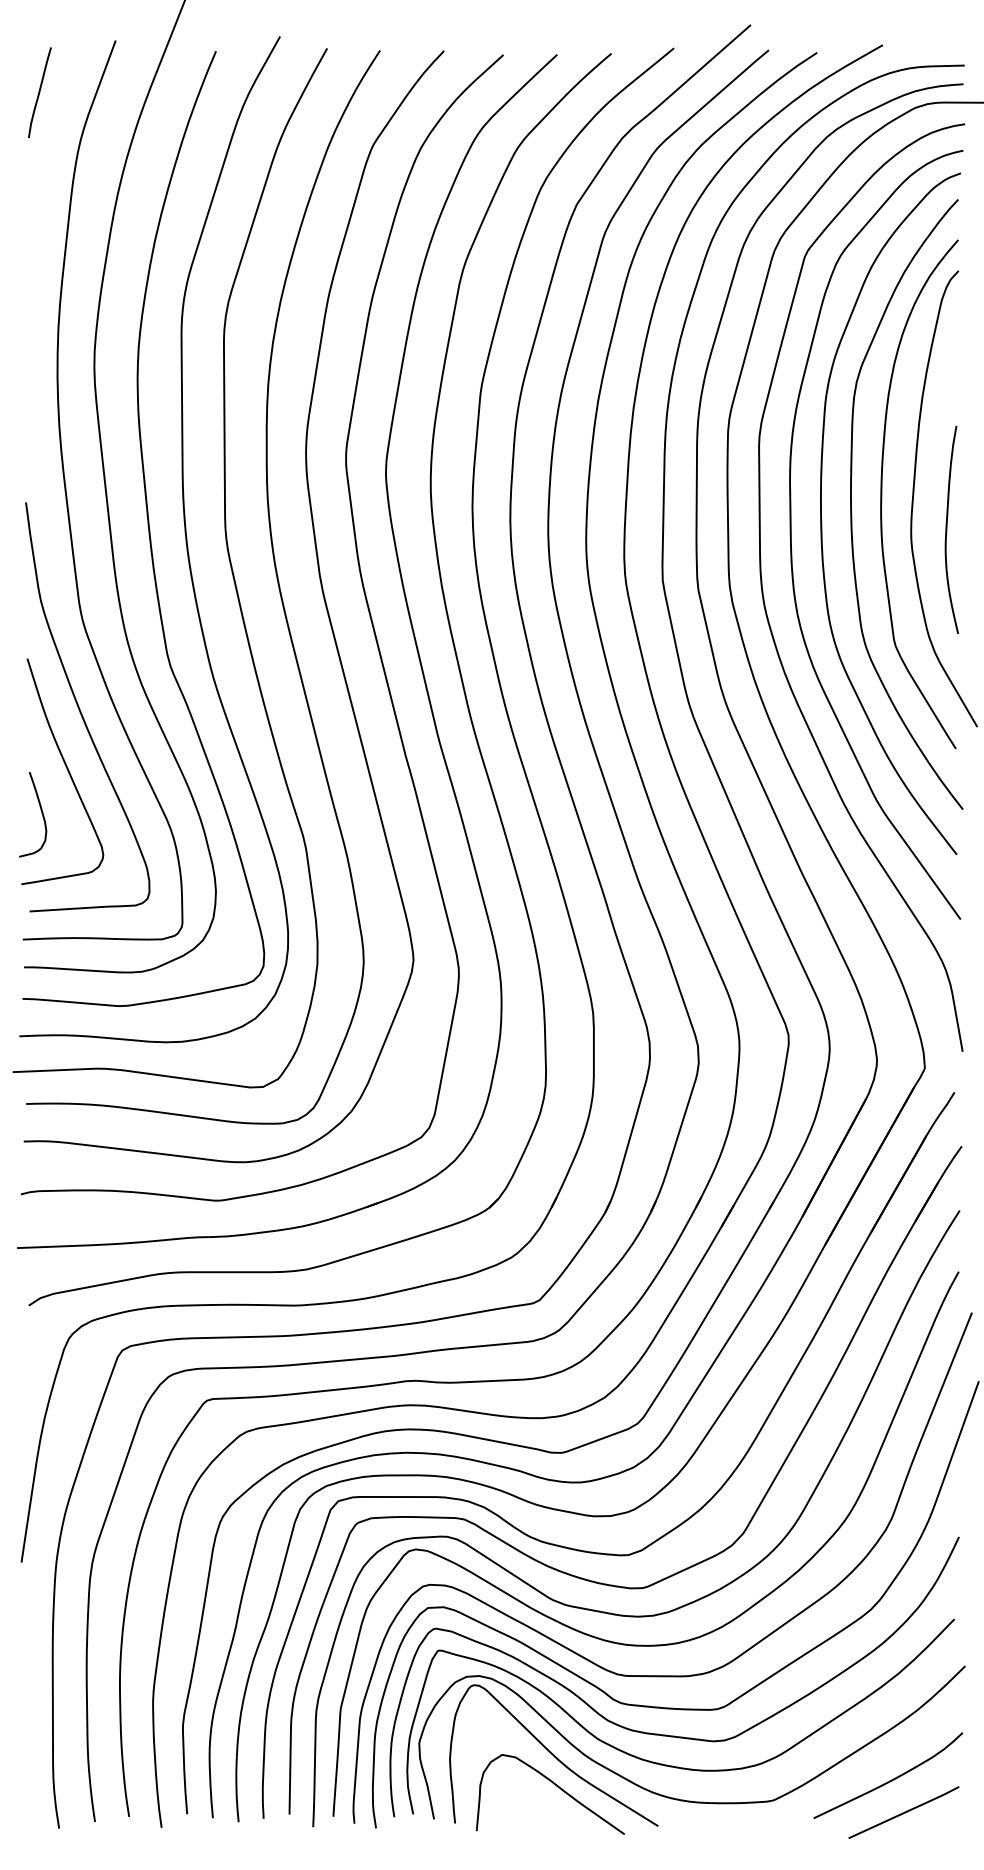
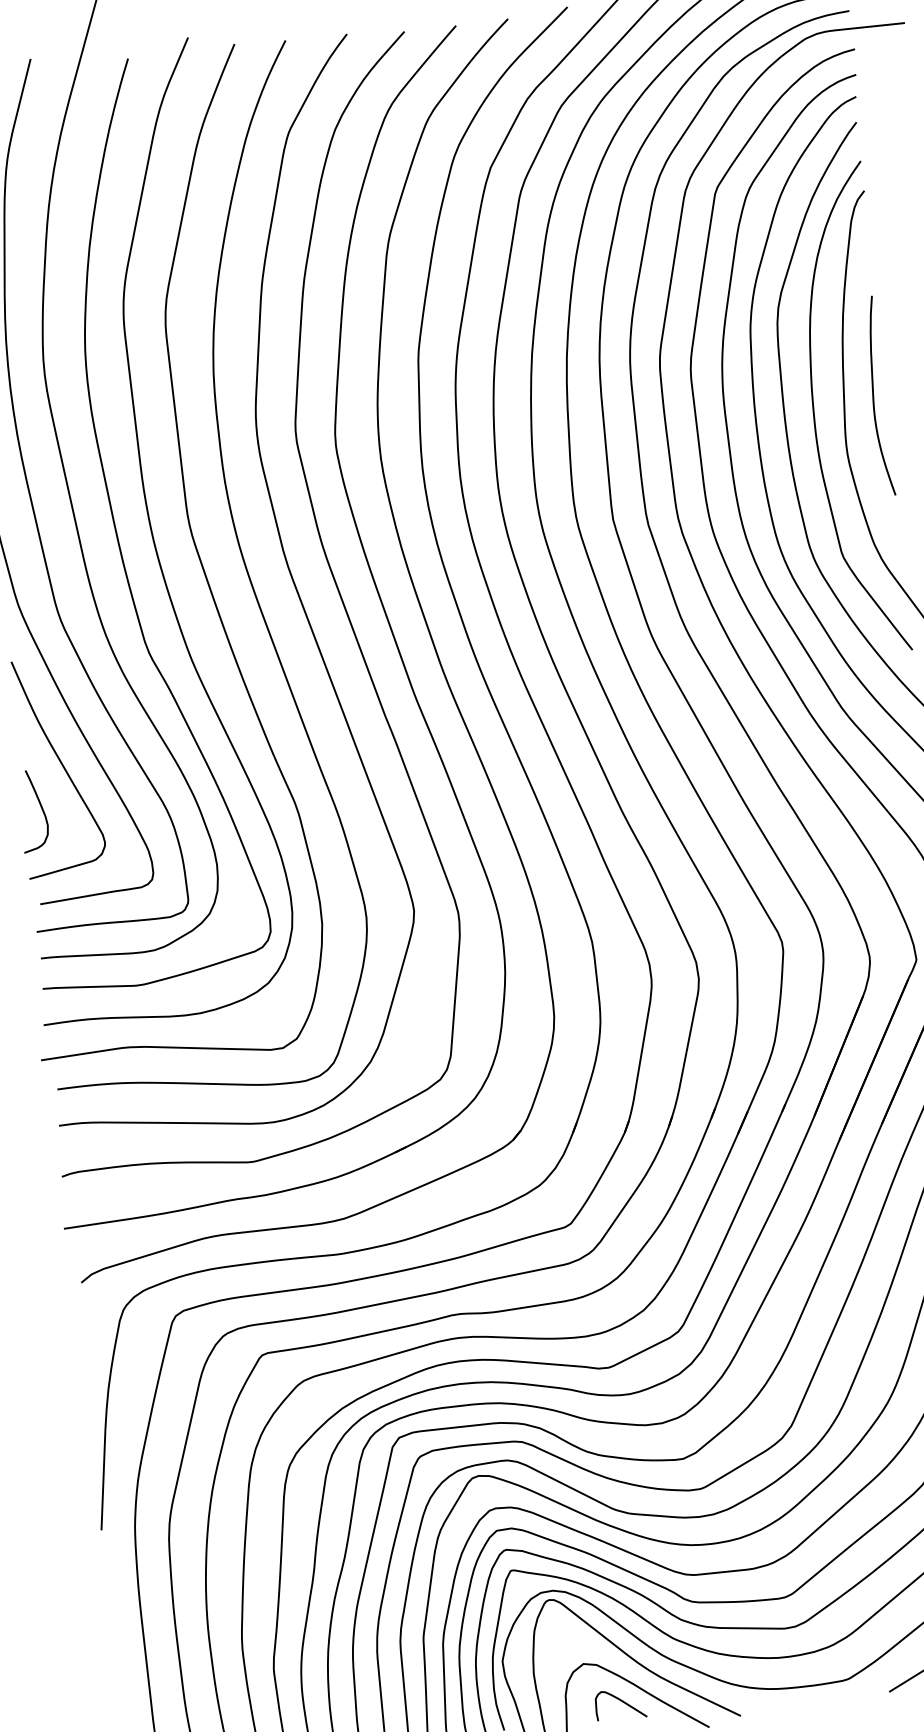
curve: (947, 529) -> (874, 396), moved
curve: (537, 1798) -> (621, 1702), added

